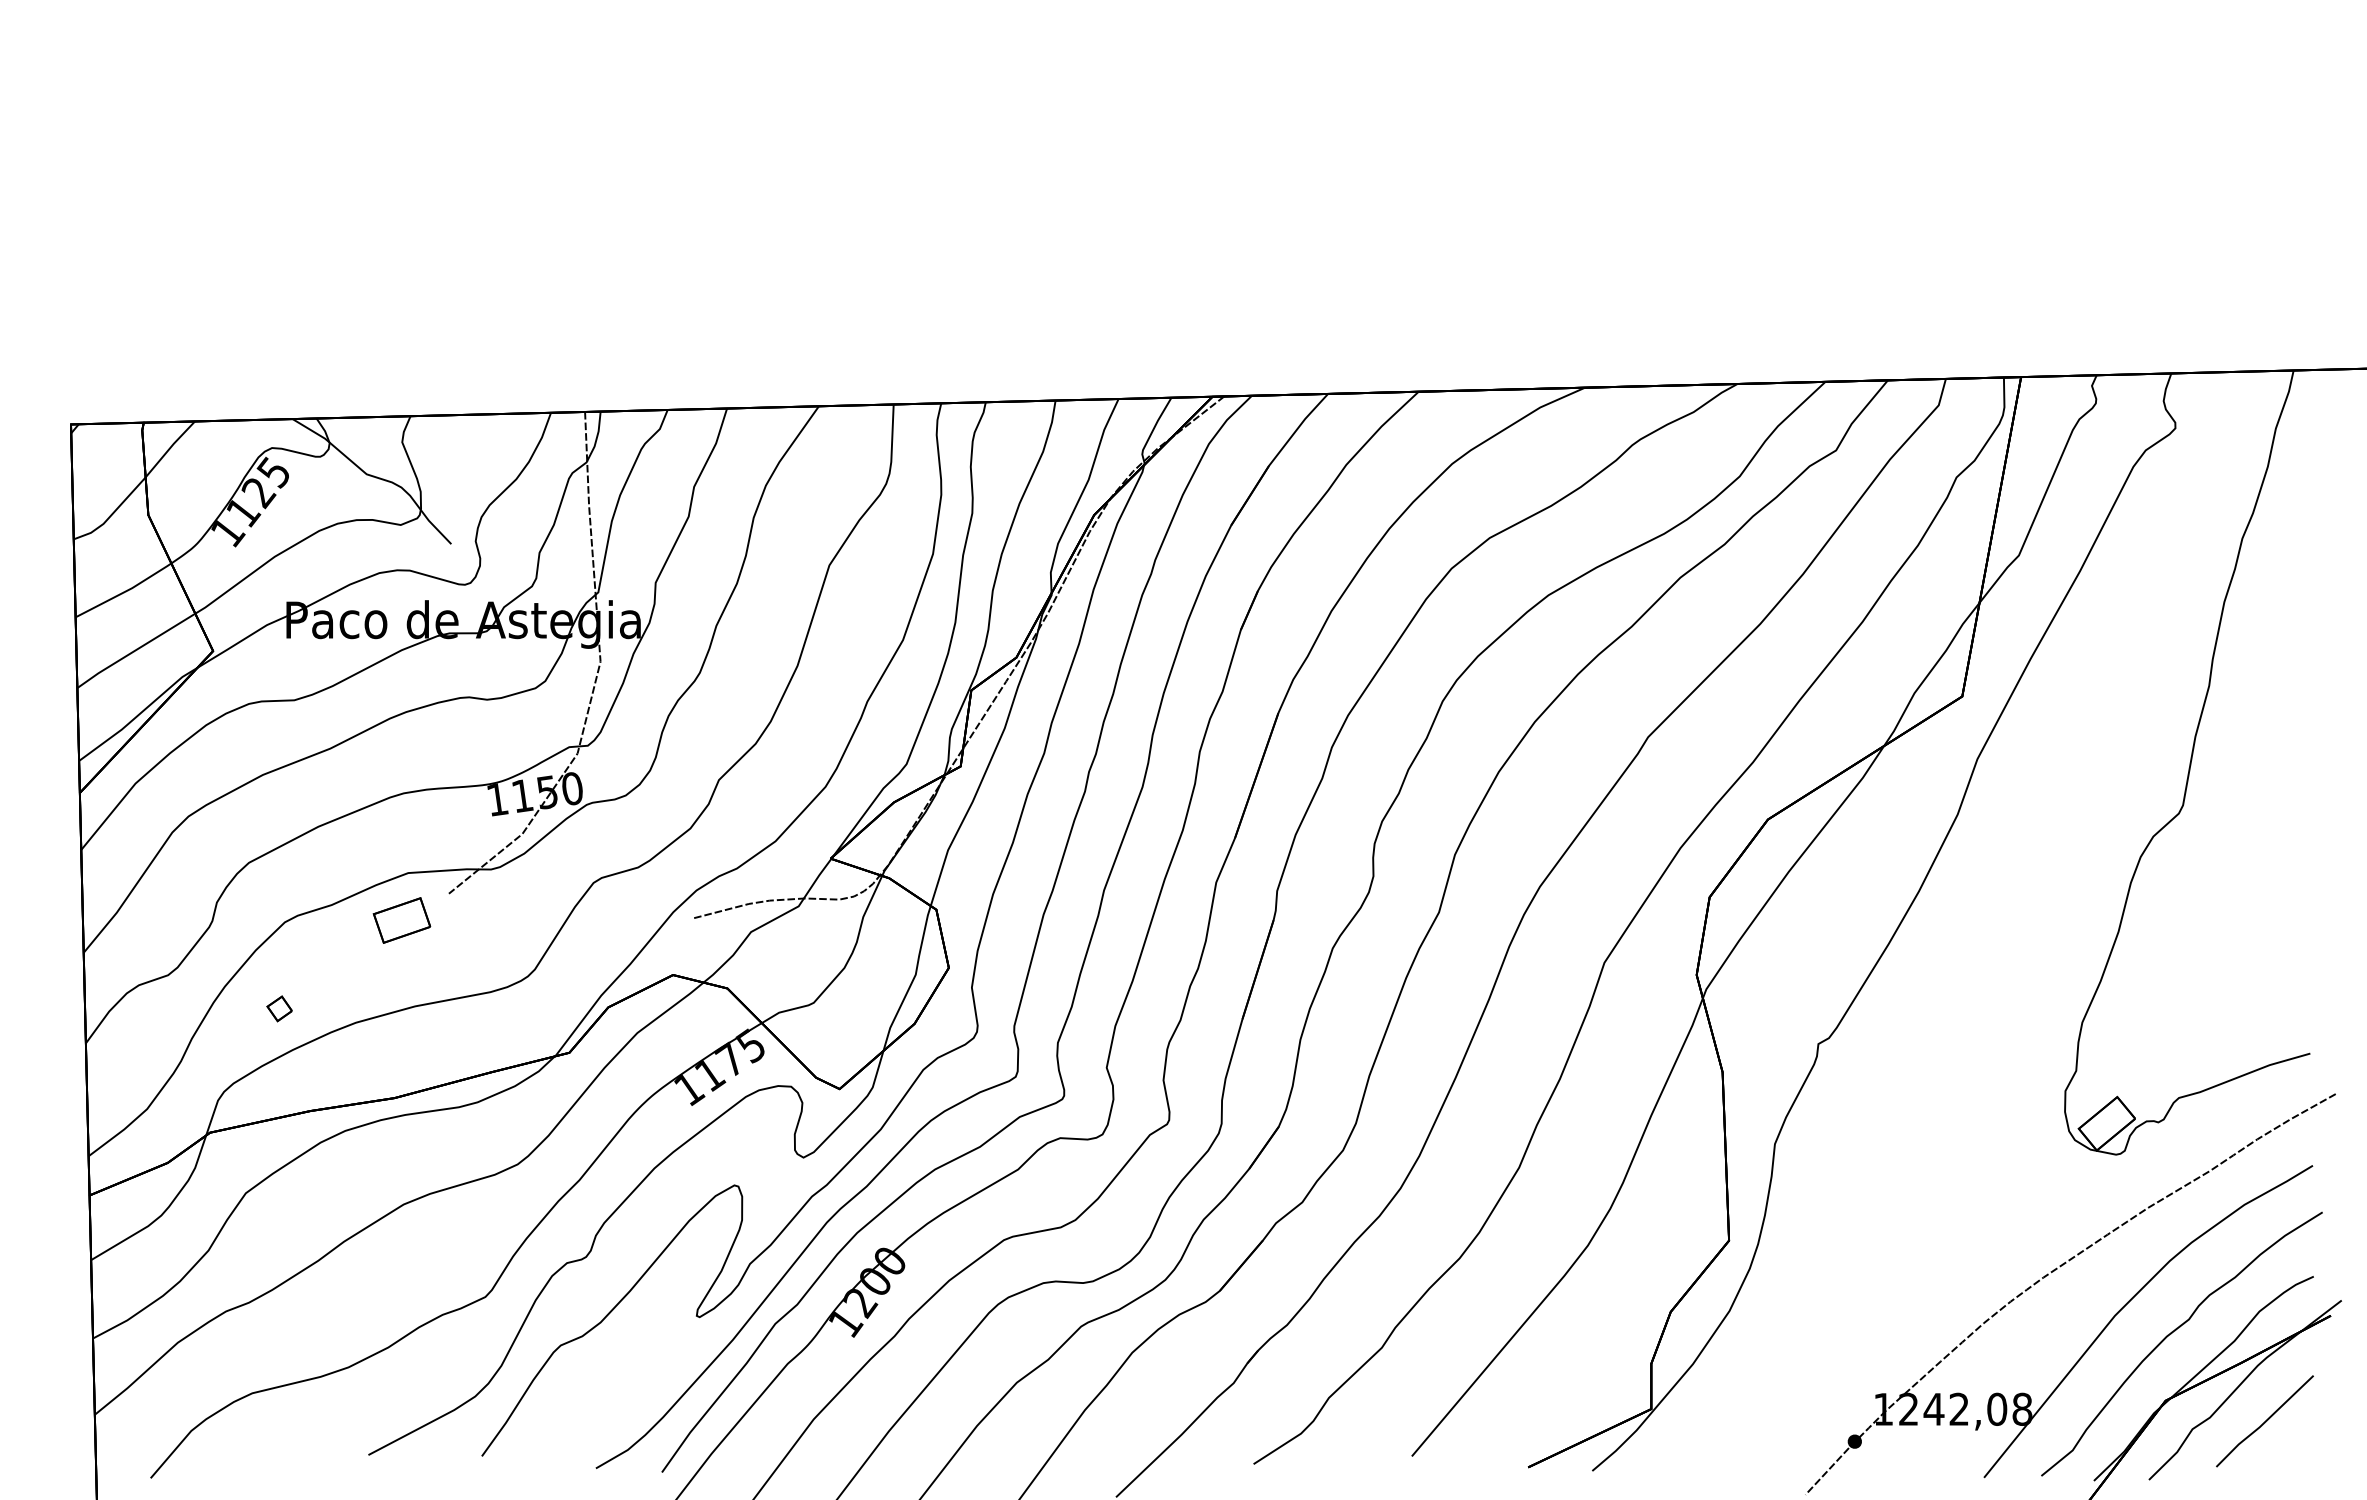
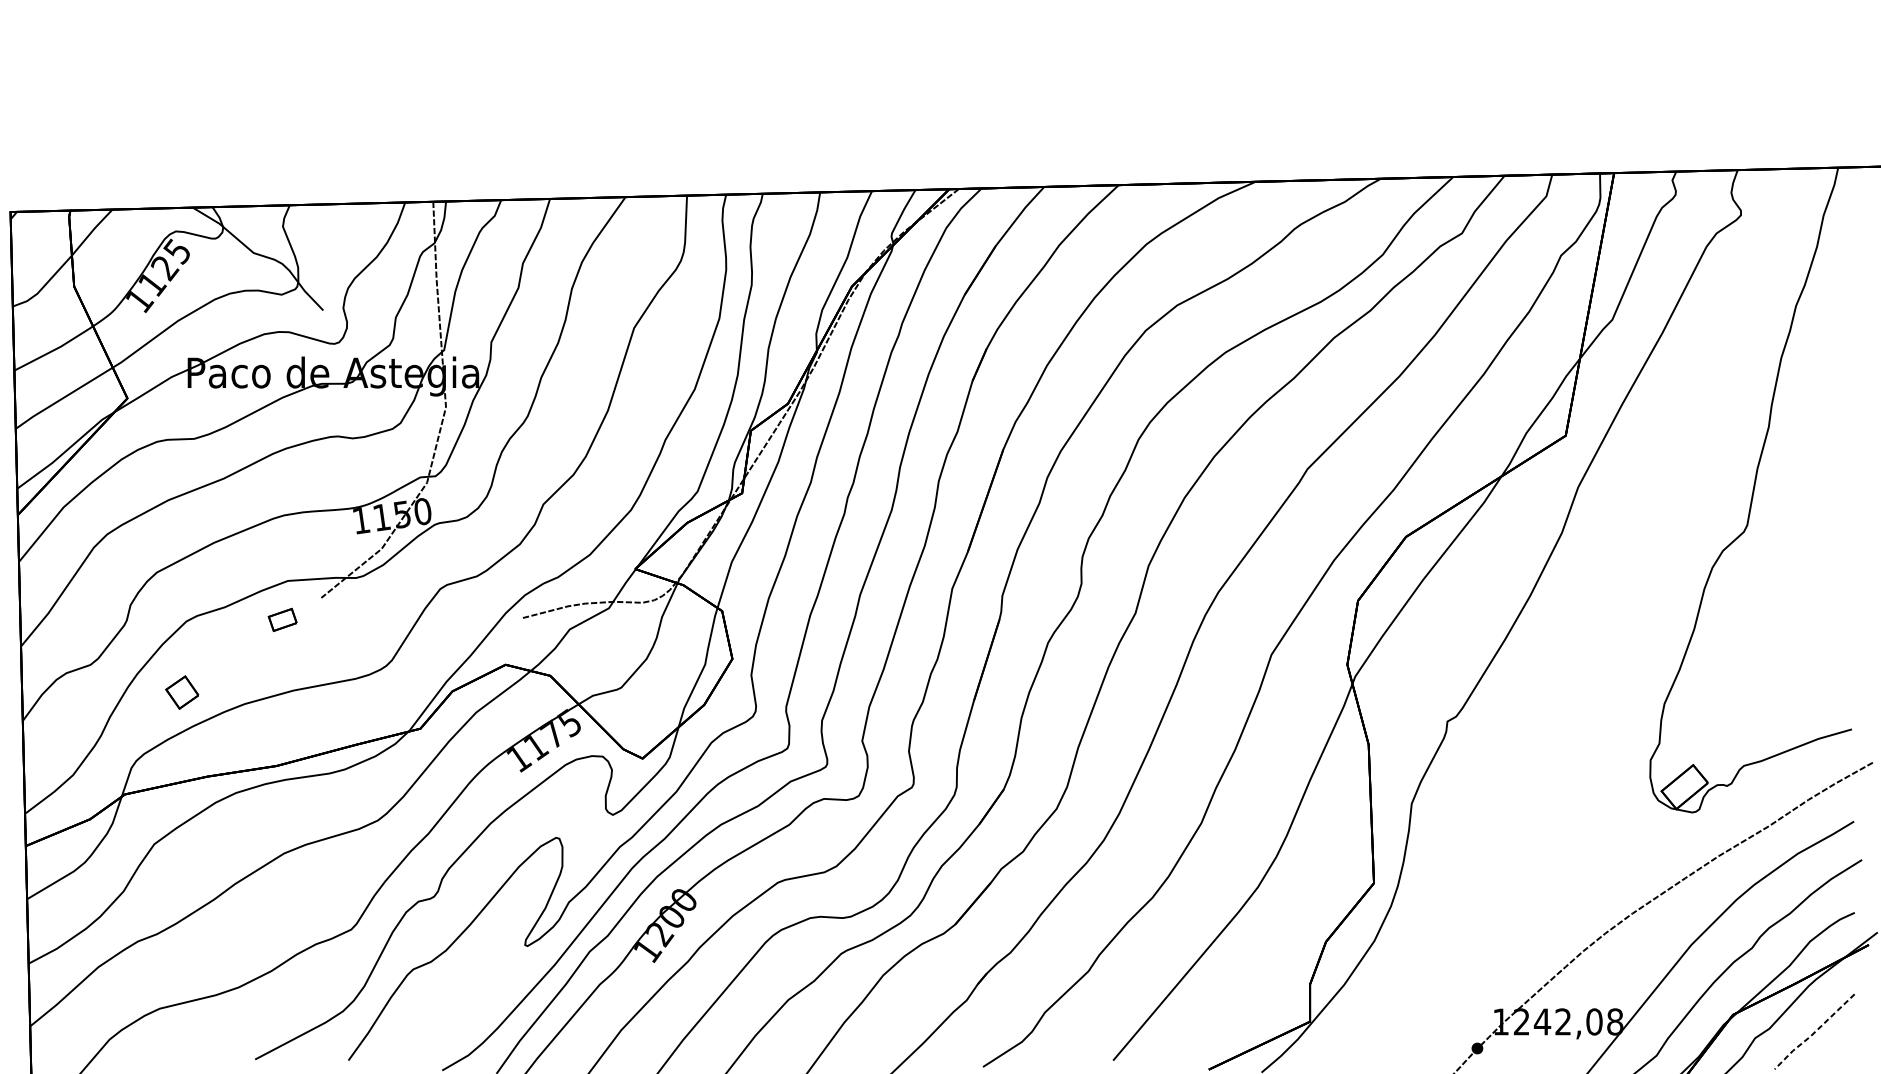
part: (401, 920) -> (282, 619), size x0.6
part: (279, 1008) -> (182, 692), size x1.6
line: (2264, 1422) -> (1814, 1032), solid -> dashed

